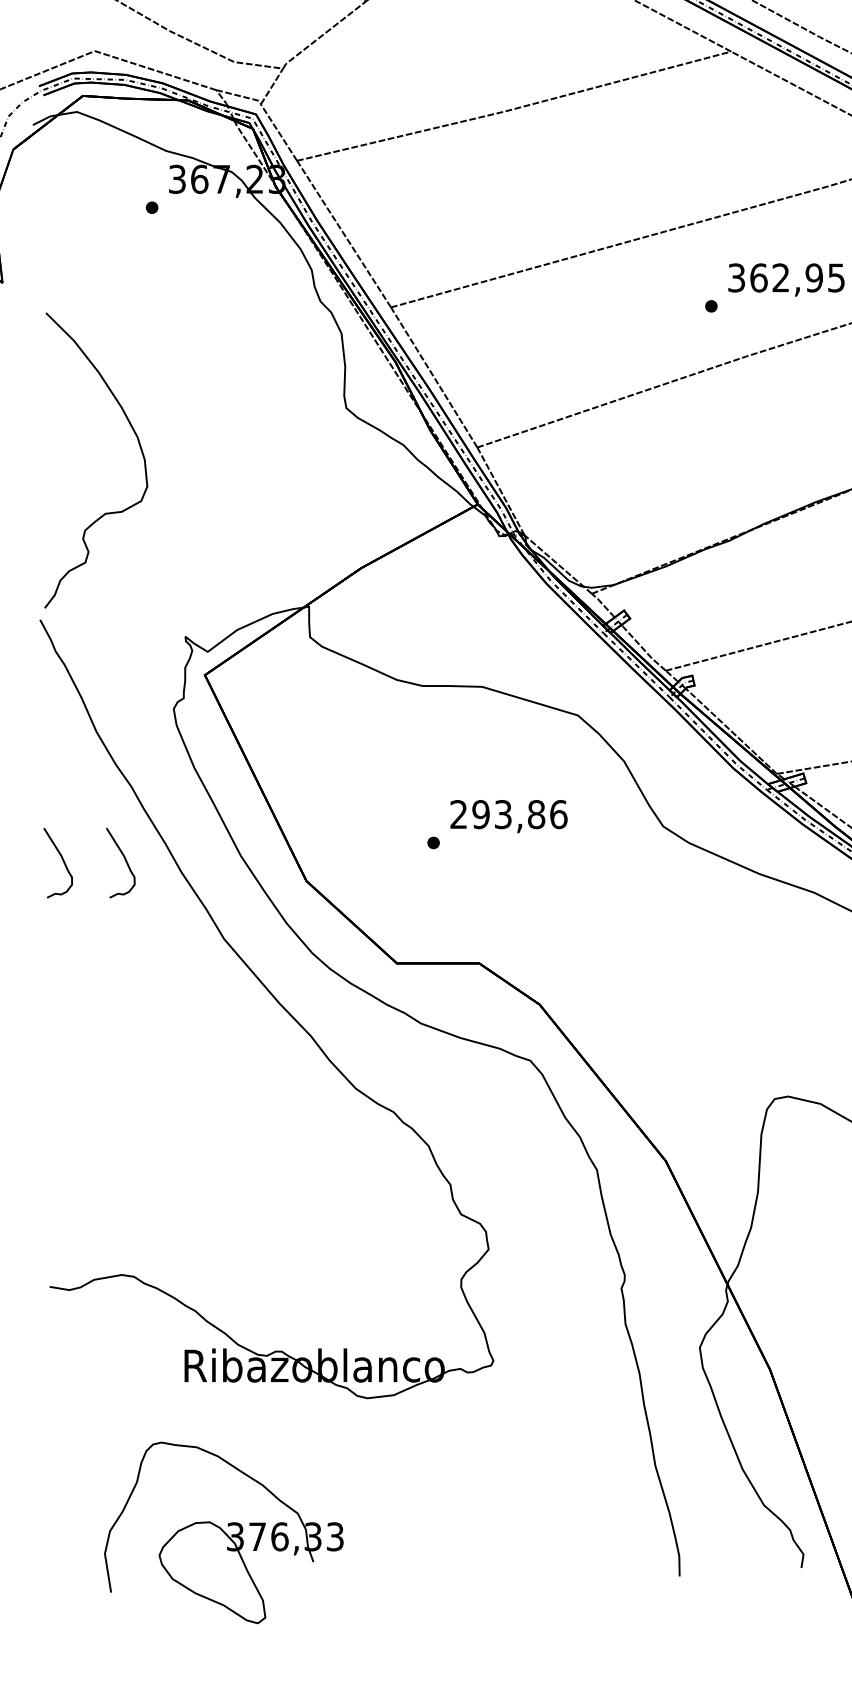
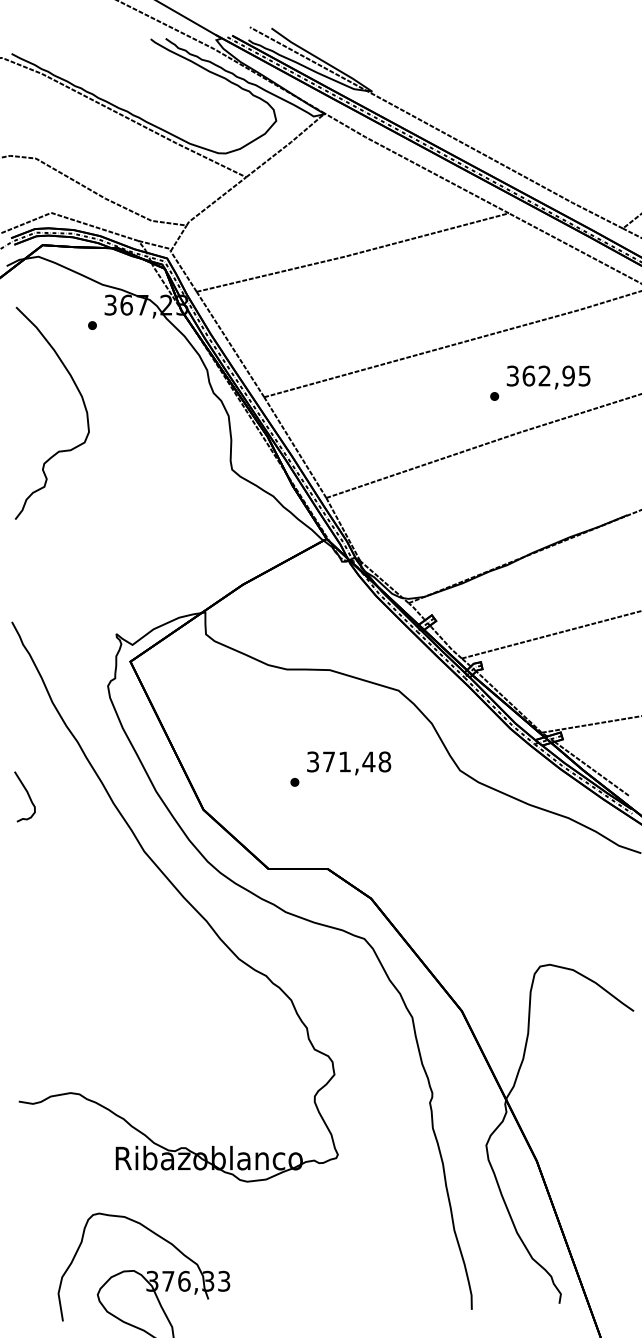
curve: (139, 449) -> (83, 405), moved
text: (509, 813) -> (349, 761), 293,86 -> 371,48
curve: (124, 859) -> (72, 794), removed

